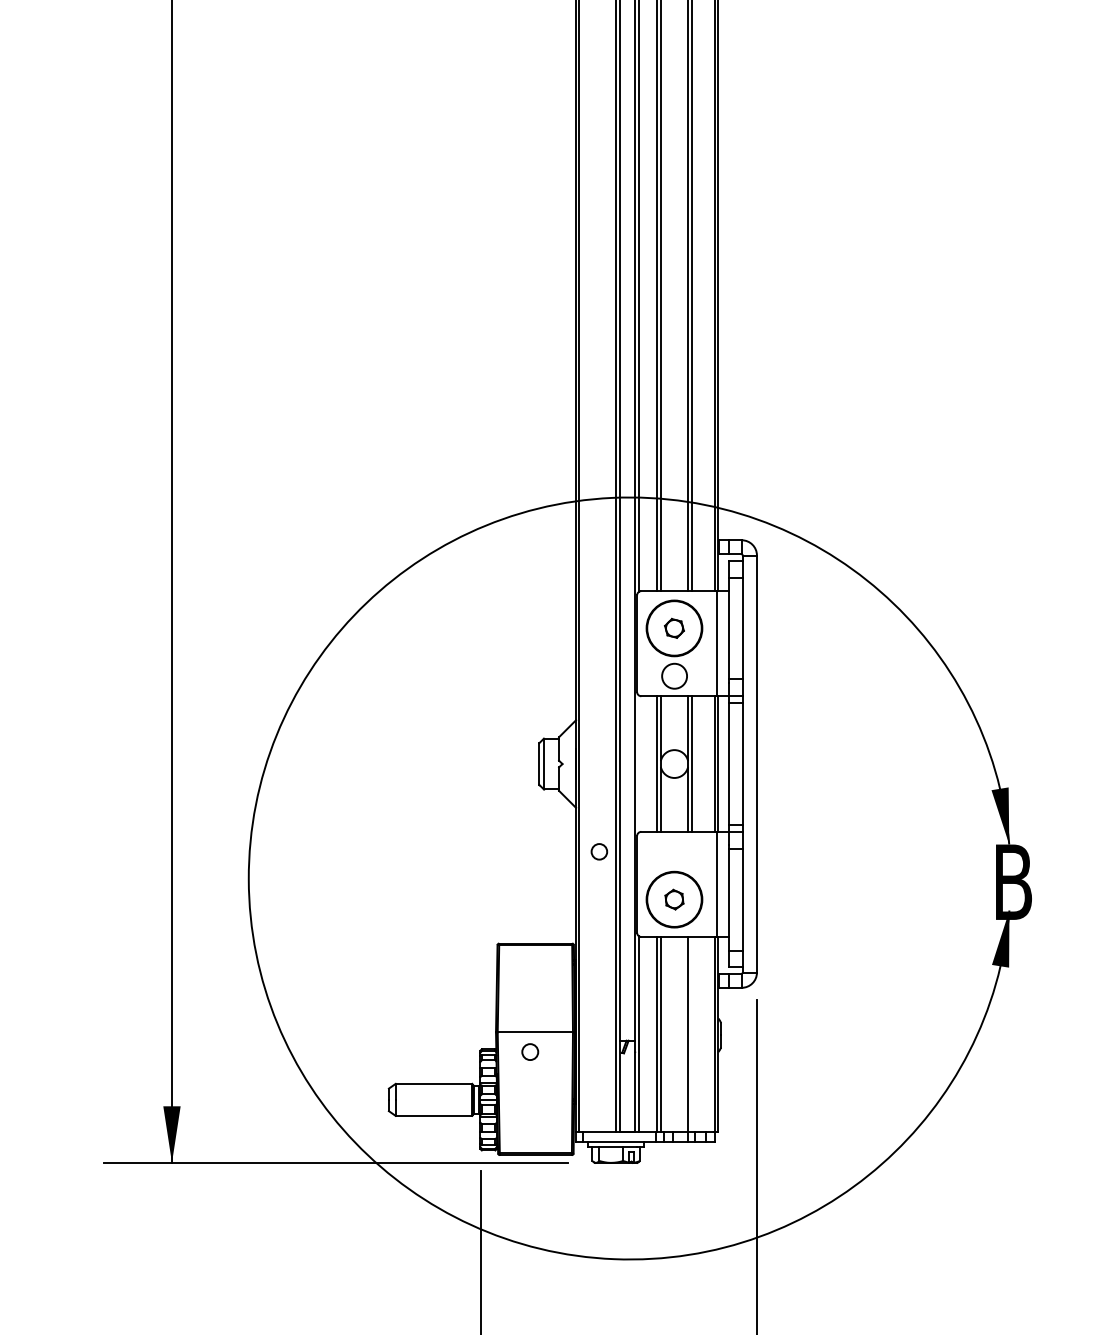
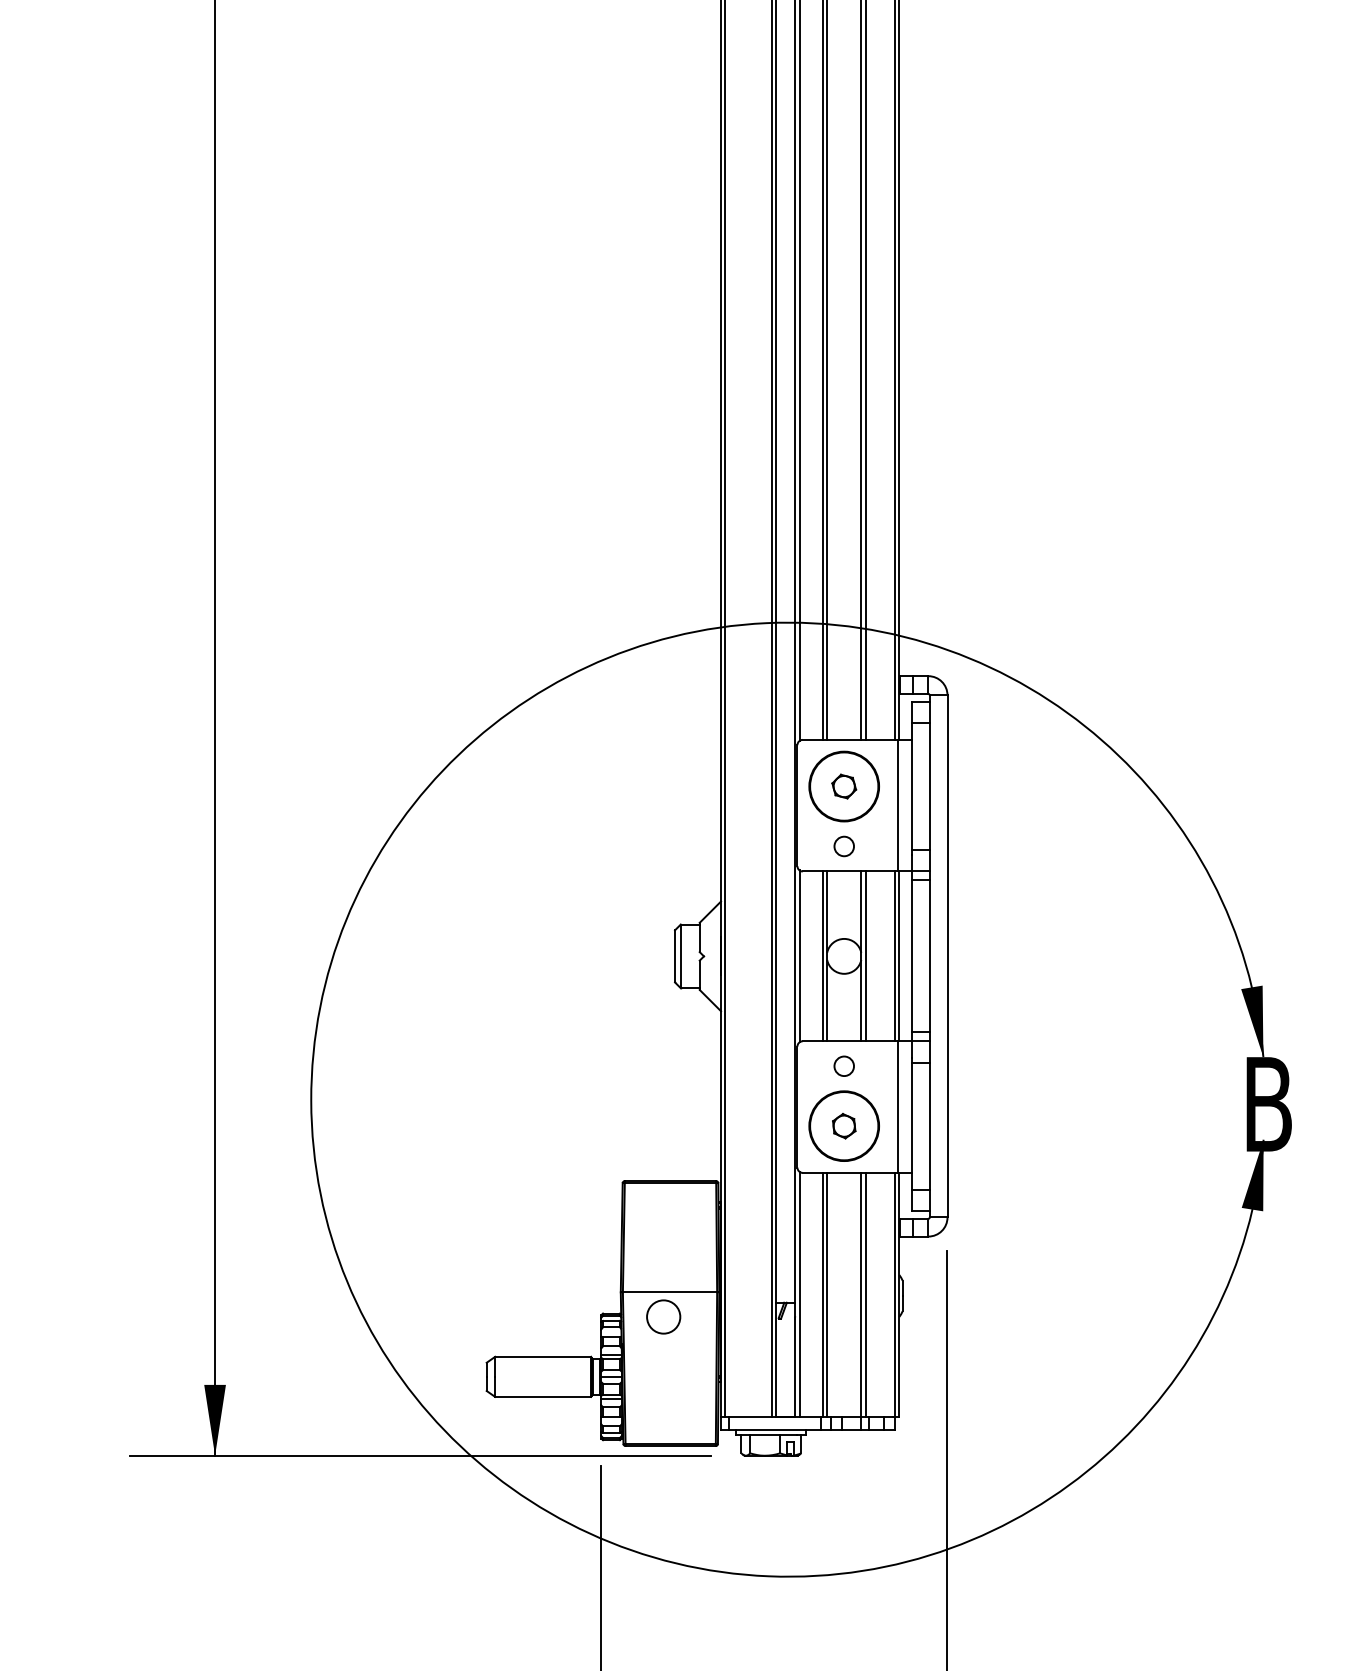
circle: (673, 676) -> (843, 846), size x0.62
line: (638, 764) -> (799, 956), added
circle: (598, 851) -> (843, 1065), moved
line: (691, 1034) -> (865, 1294), added
circle: (530, 1051) -> (663, 1316), size x1.67

